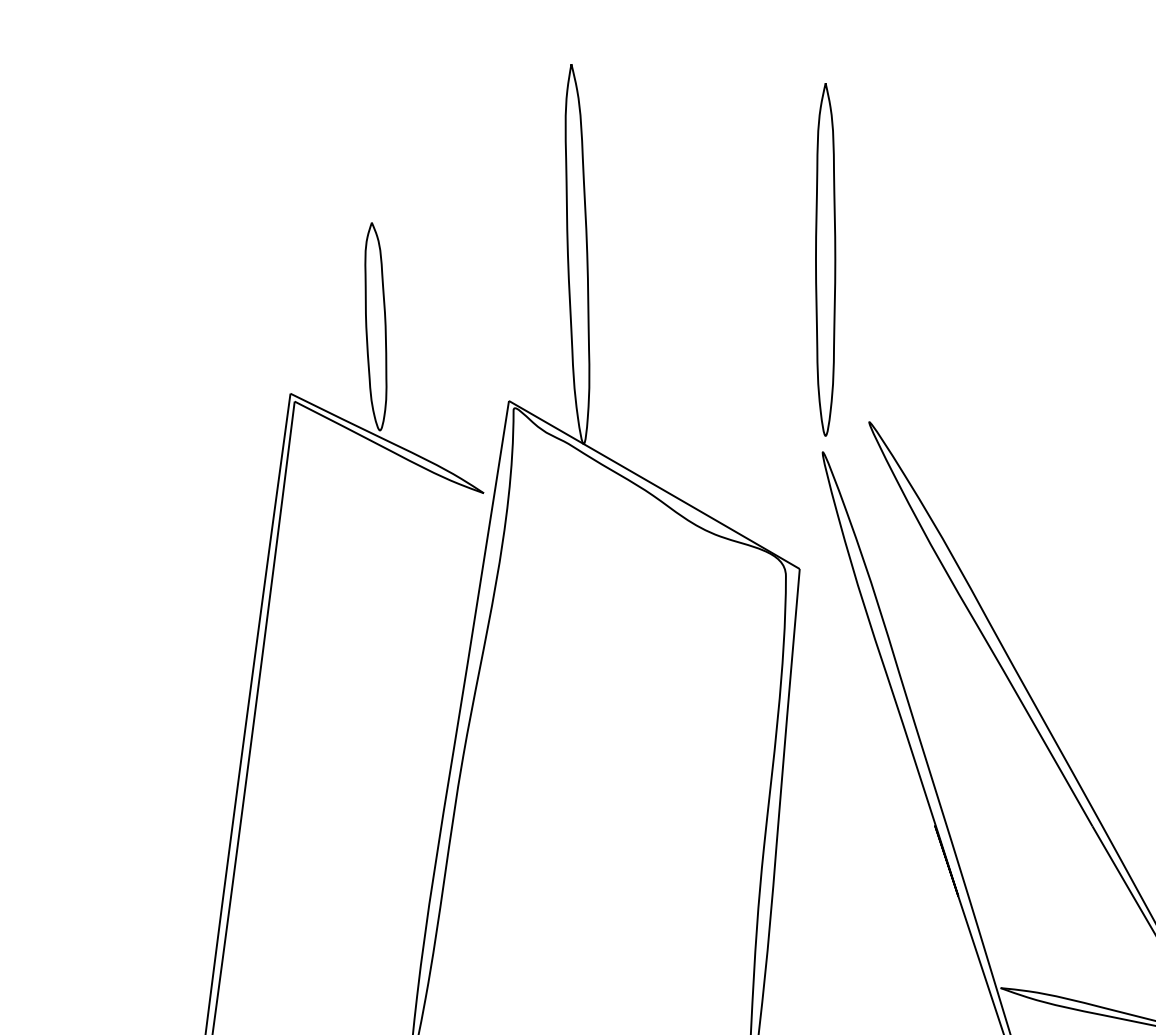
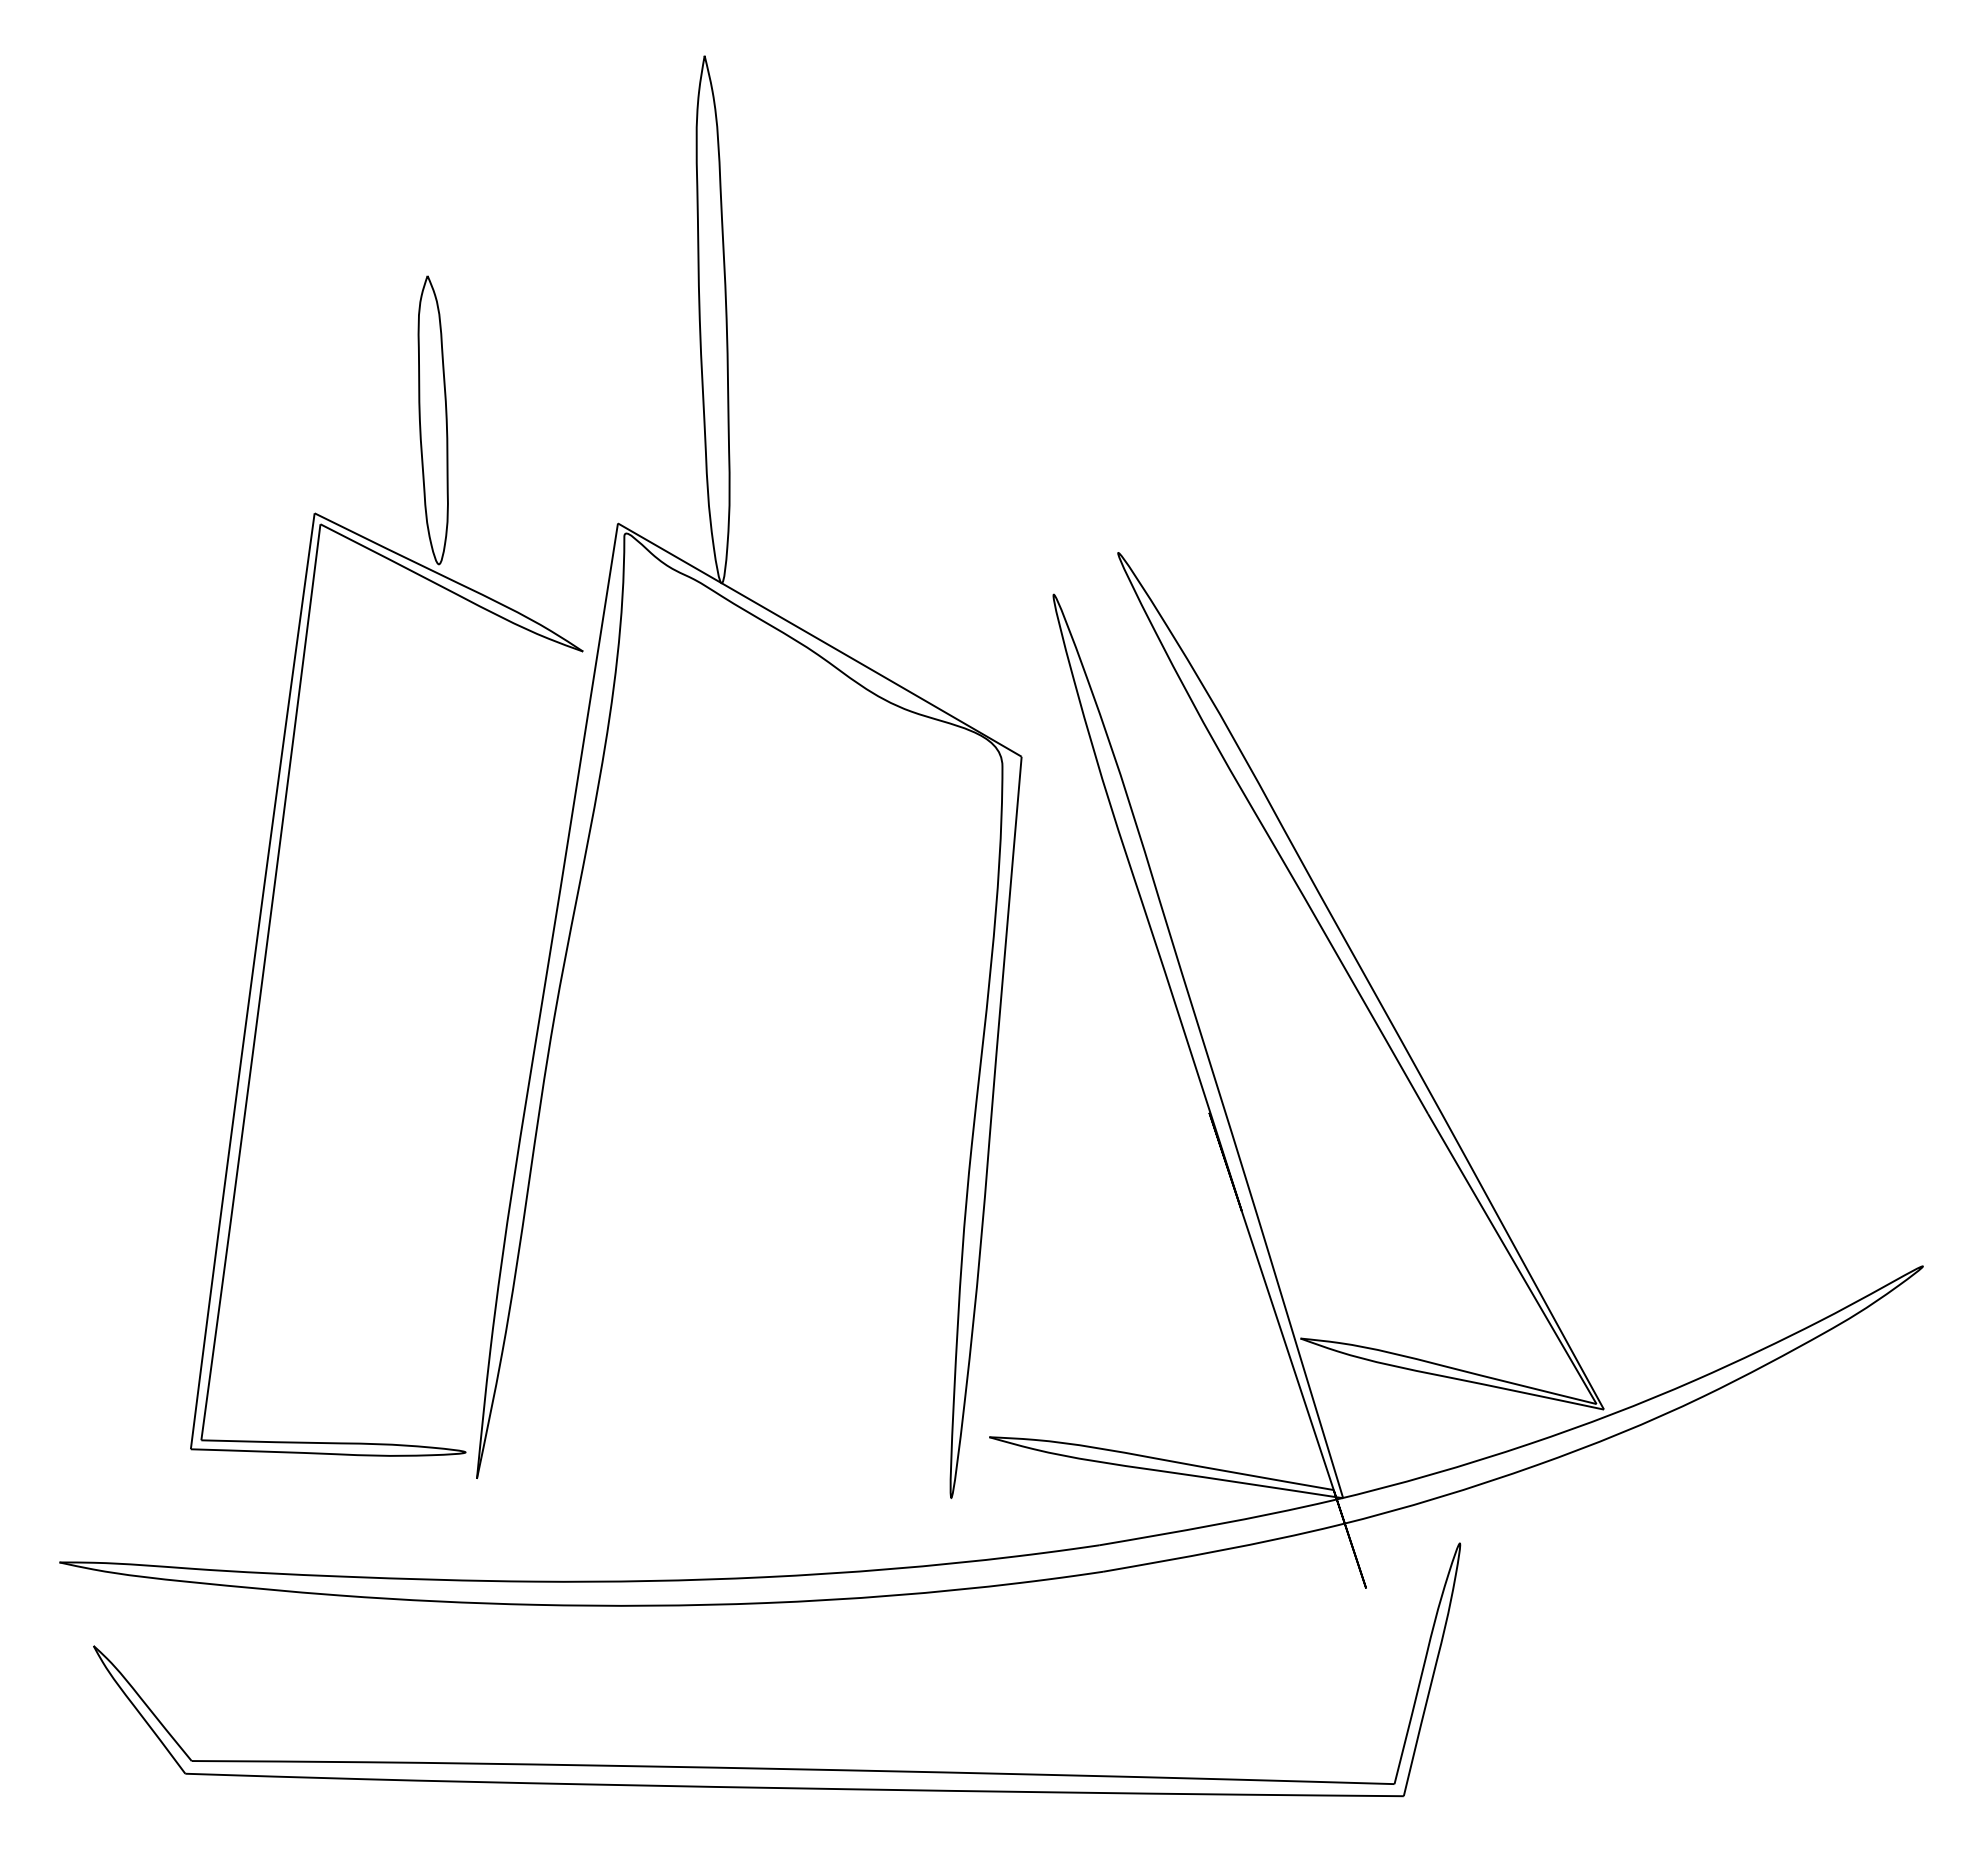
part: (825, 259) -> (1057, 327), removed

